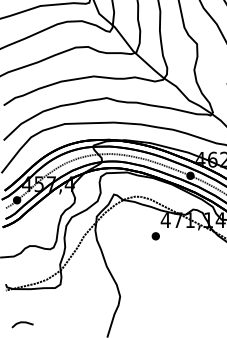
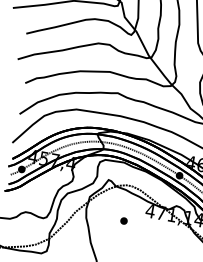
part: (155, 236) -> (123, 221), moved

